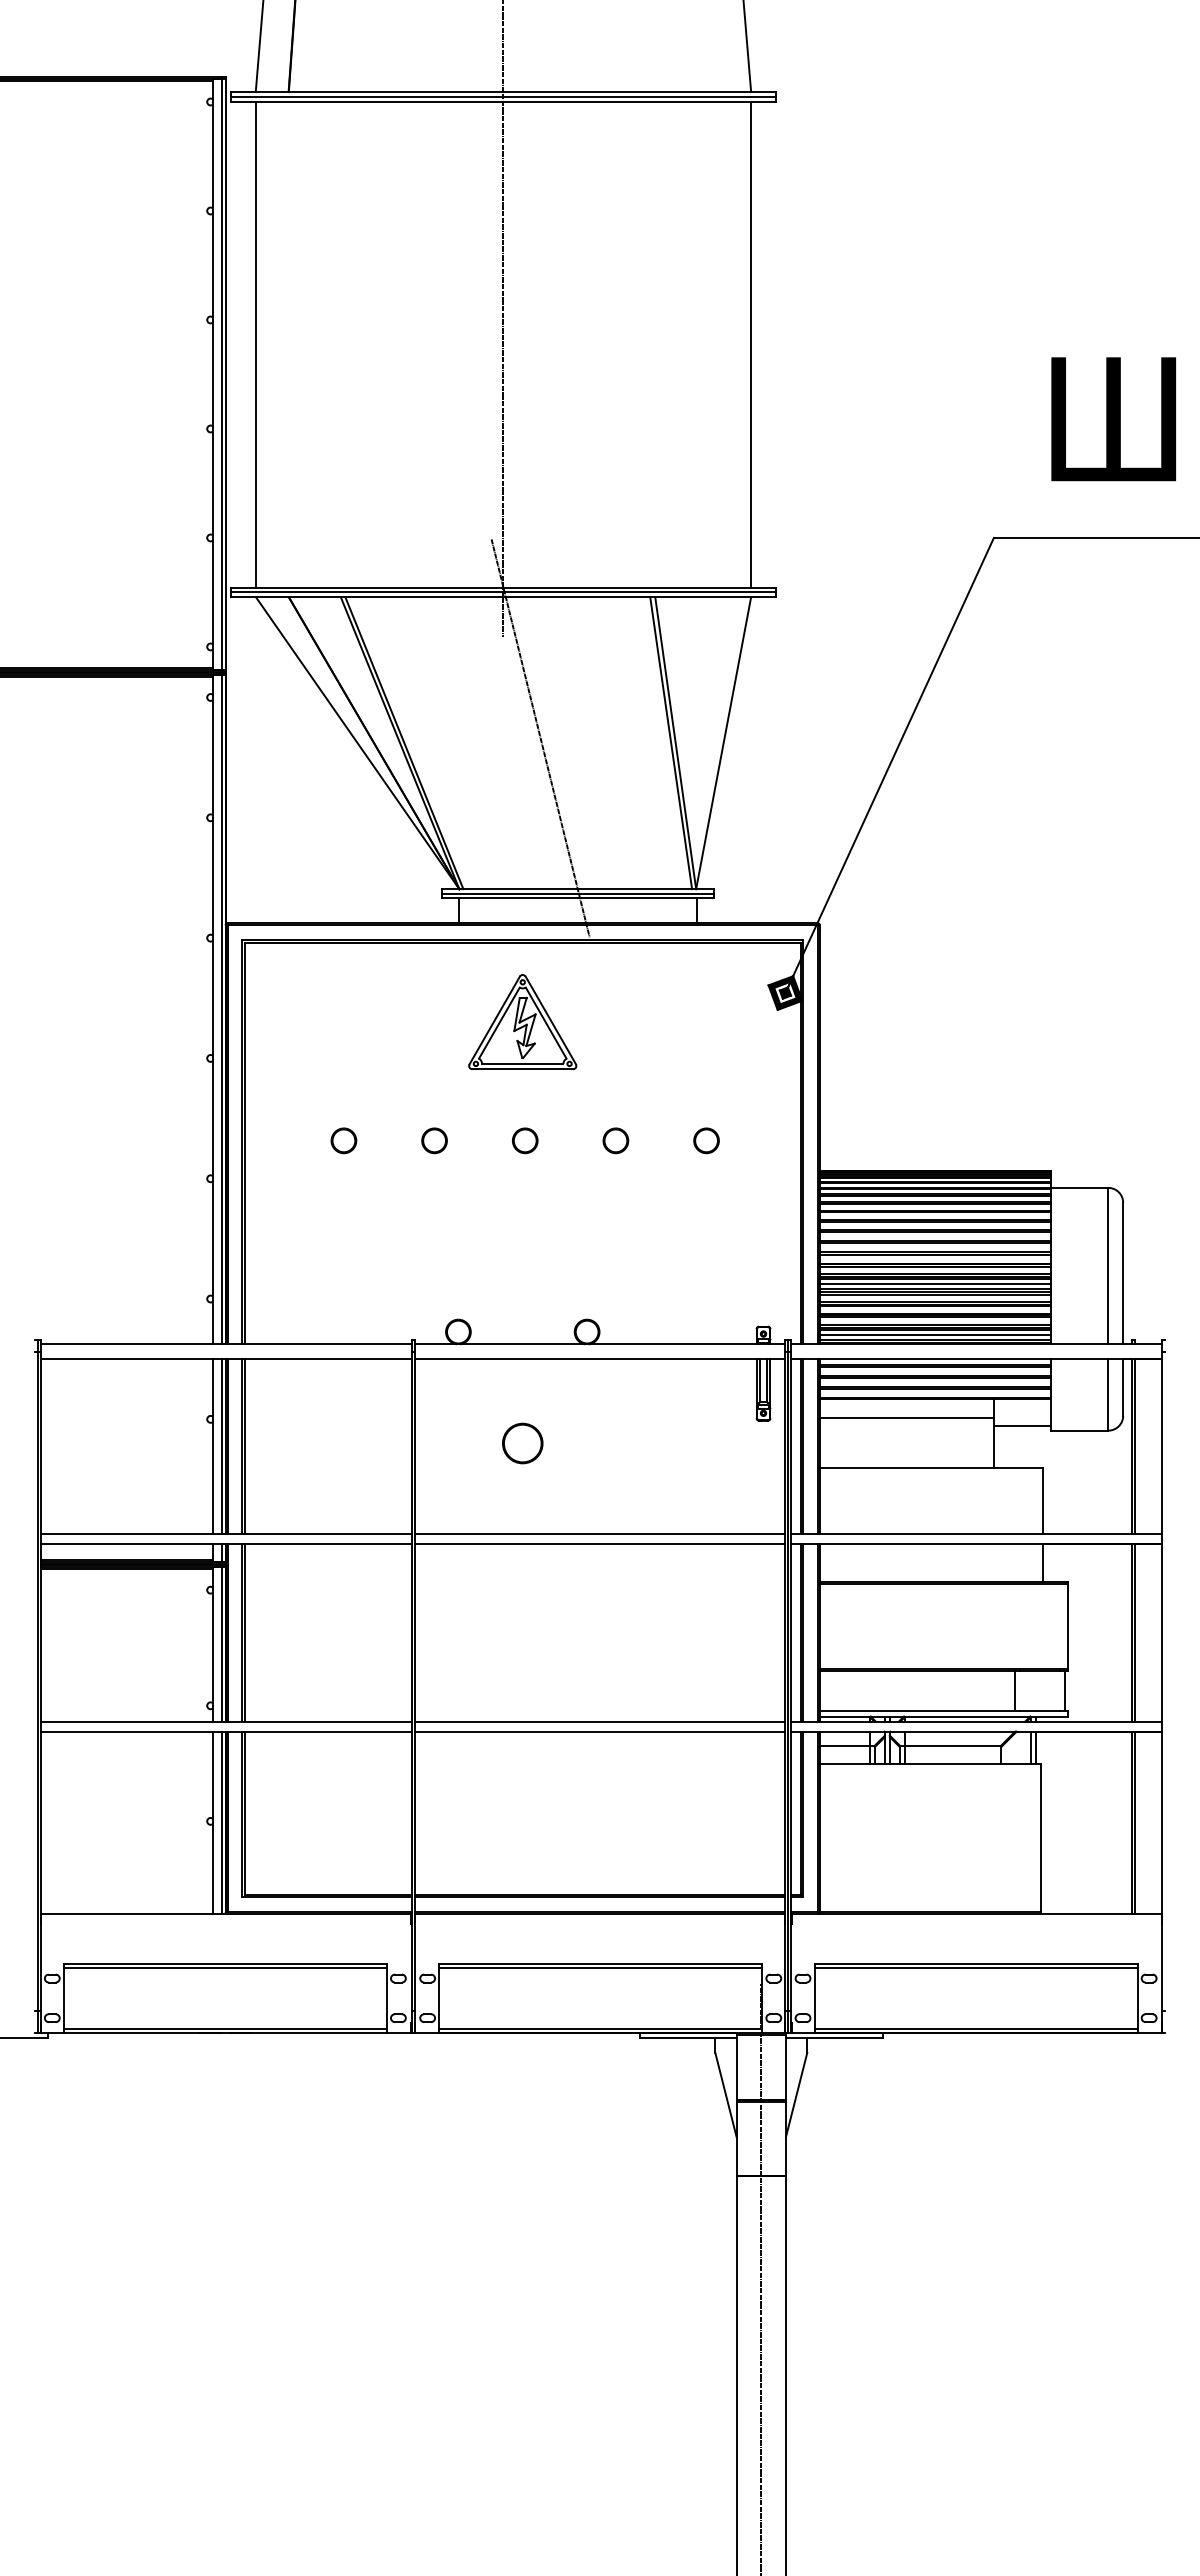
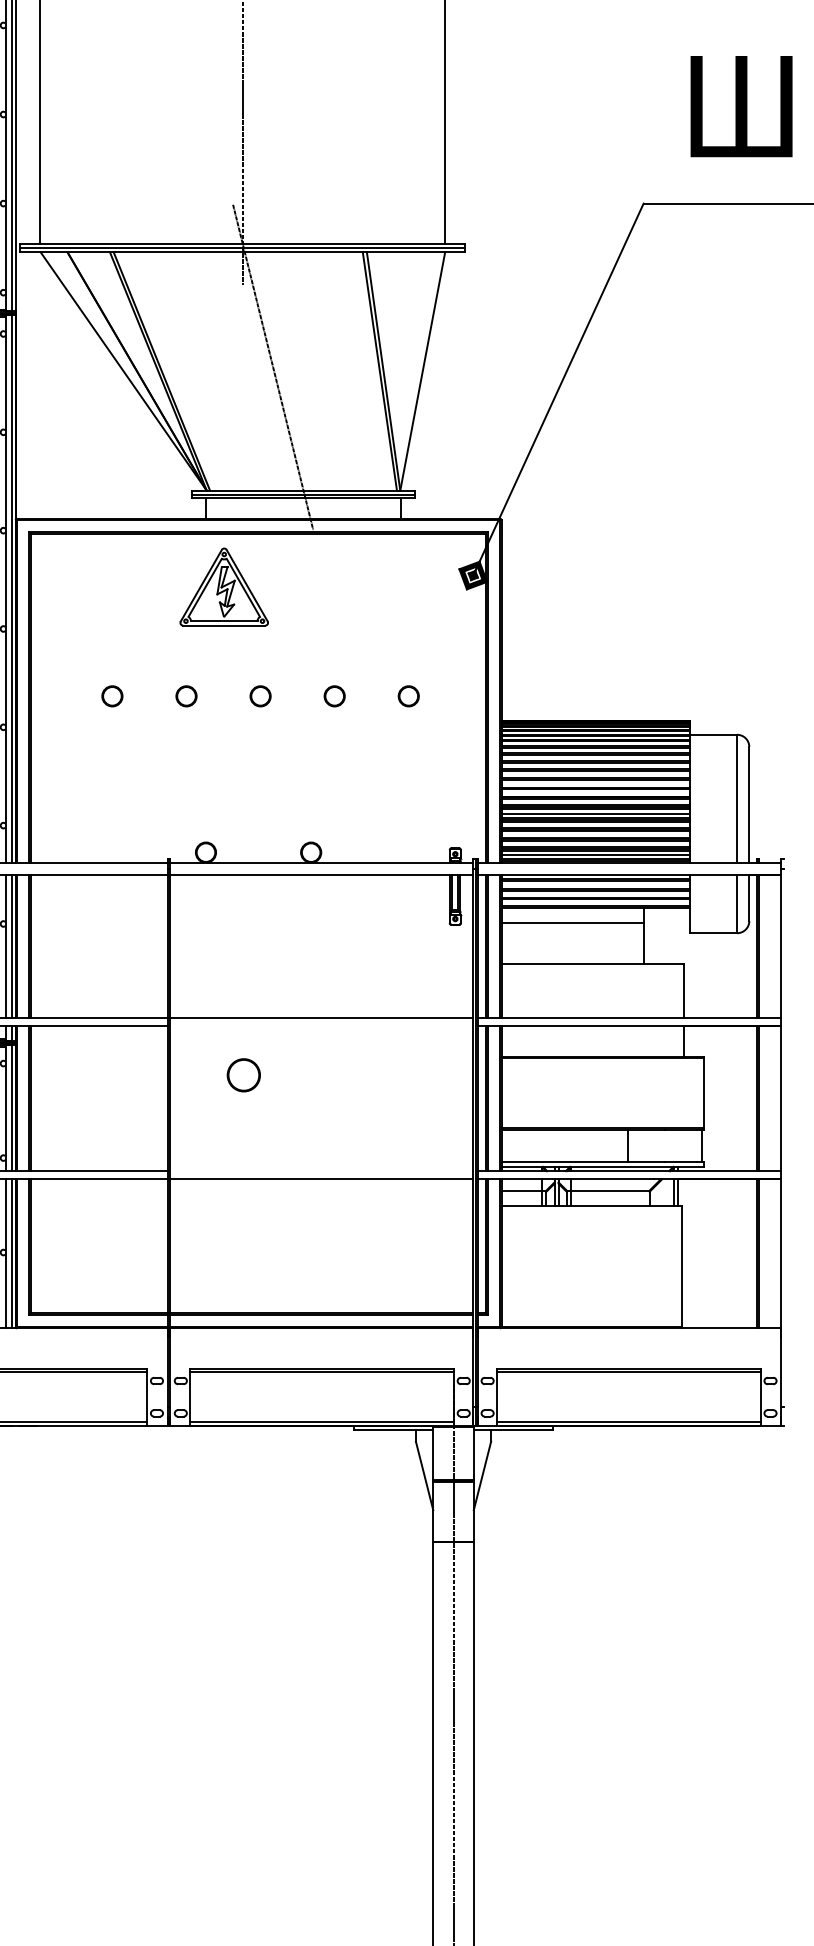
part: (522, 1022) -> (224, 587), moved
line: (1021, 1425) -> (666, 928), removed
part: (522, 1443) -> (243, 1075), moved
line: (599, 1544) -> (321, 1026), removed
line: (1015, 1690) -> (627, 1145), moved
line: (599, 1721) -> (321, 1170), removed

